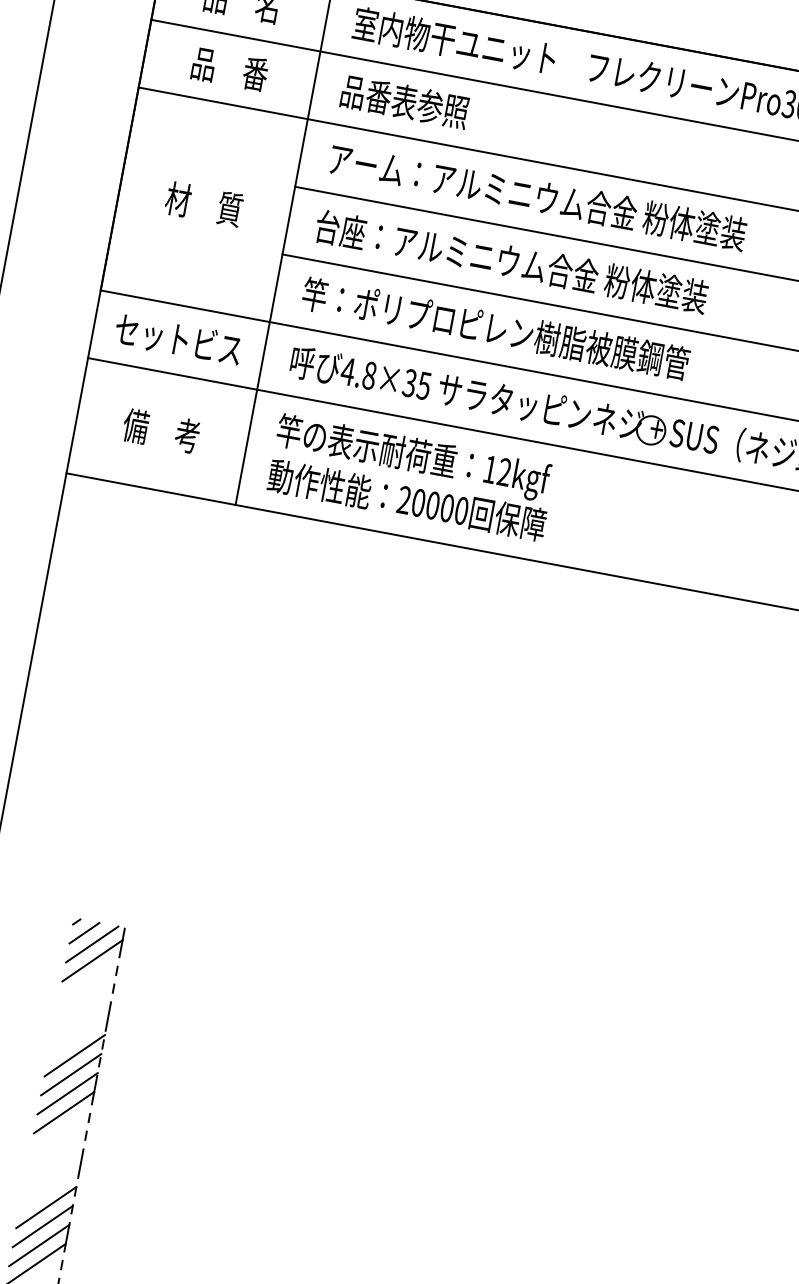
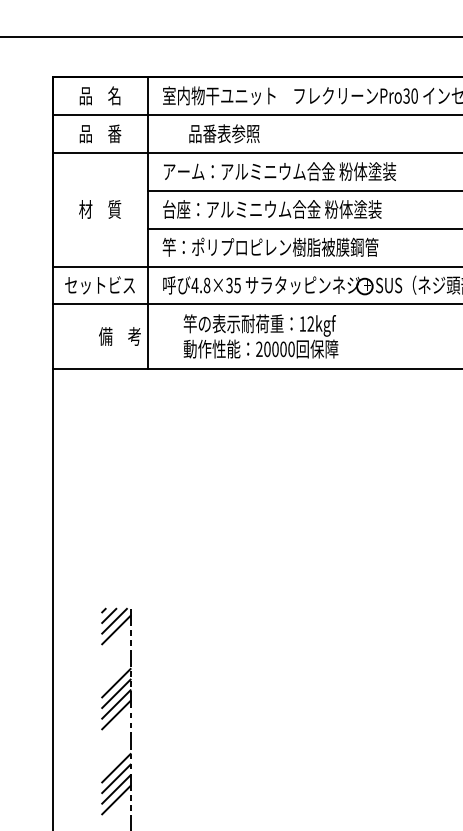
text: (405, 101) -> (224, 133), moved
text: (160, 430) -> (119, 336), moved
text: (410, 477) -> (260, 336), moved

